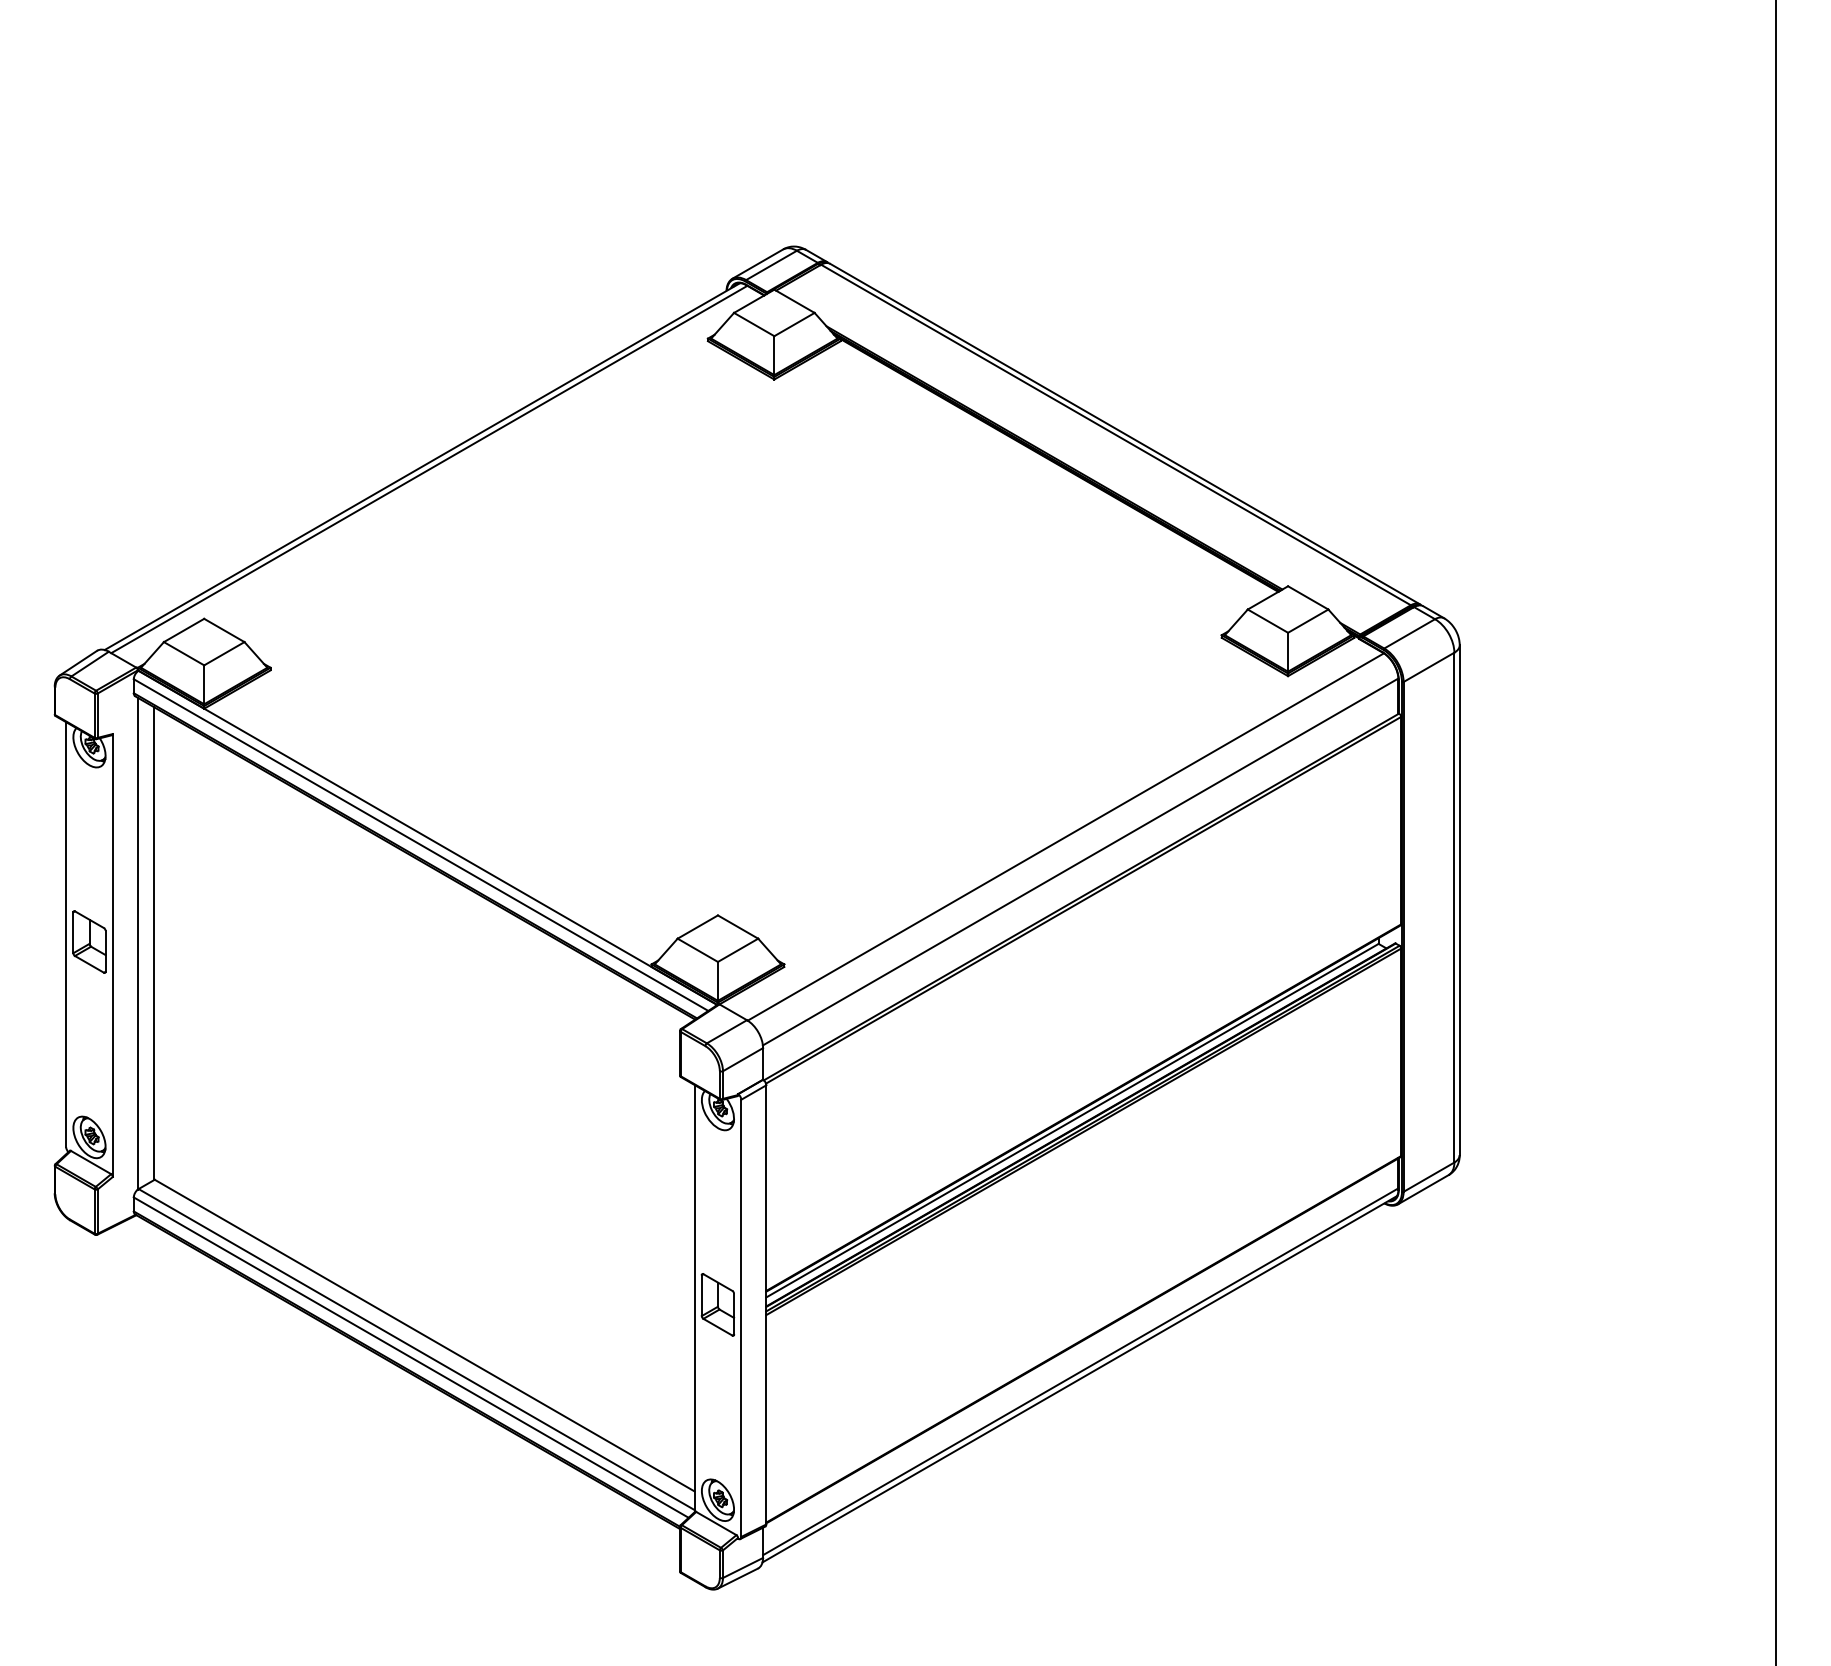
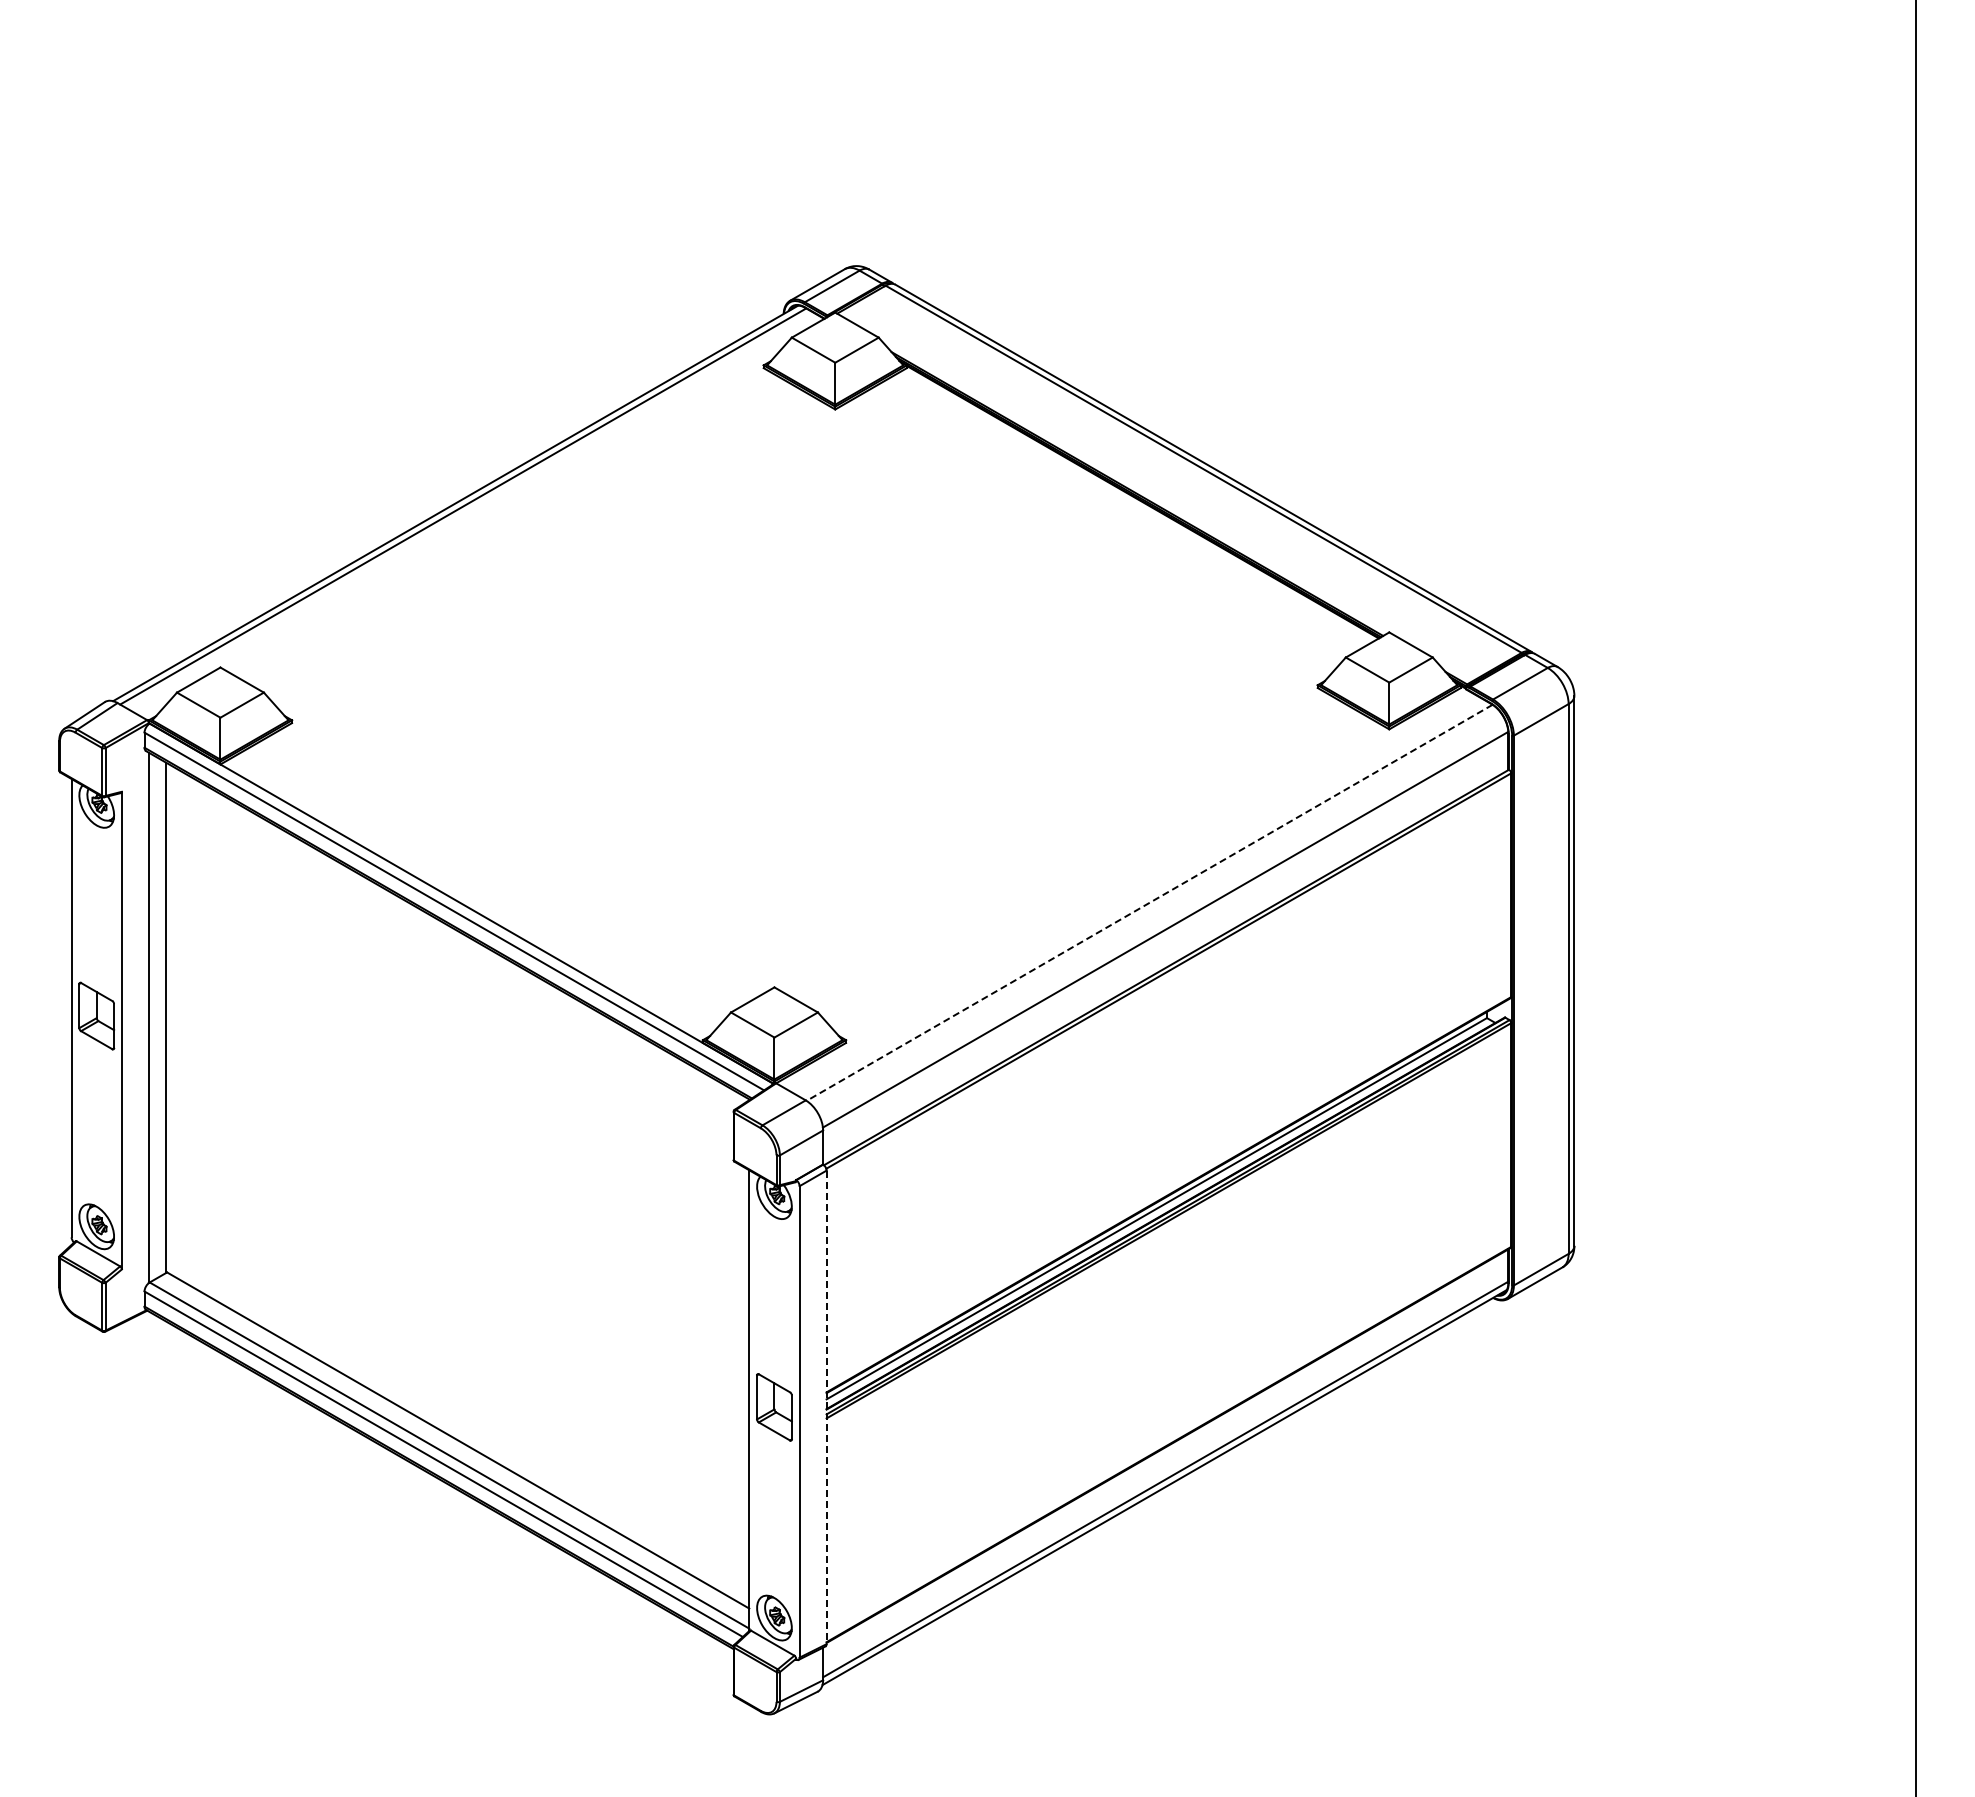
line: (1065, 837) -> (1149, 903), solid -> dashed
line: (766, 1304) -> (826, 1407), solid -> dashed

